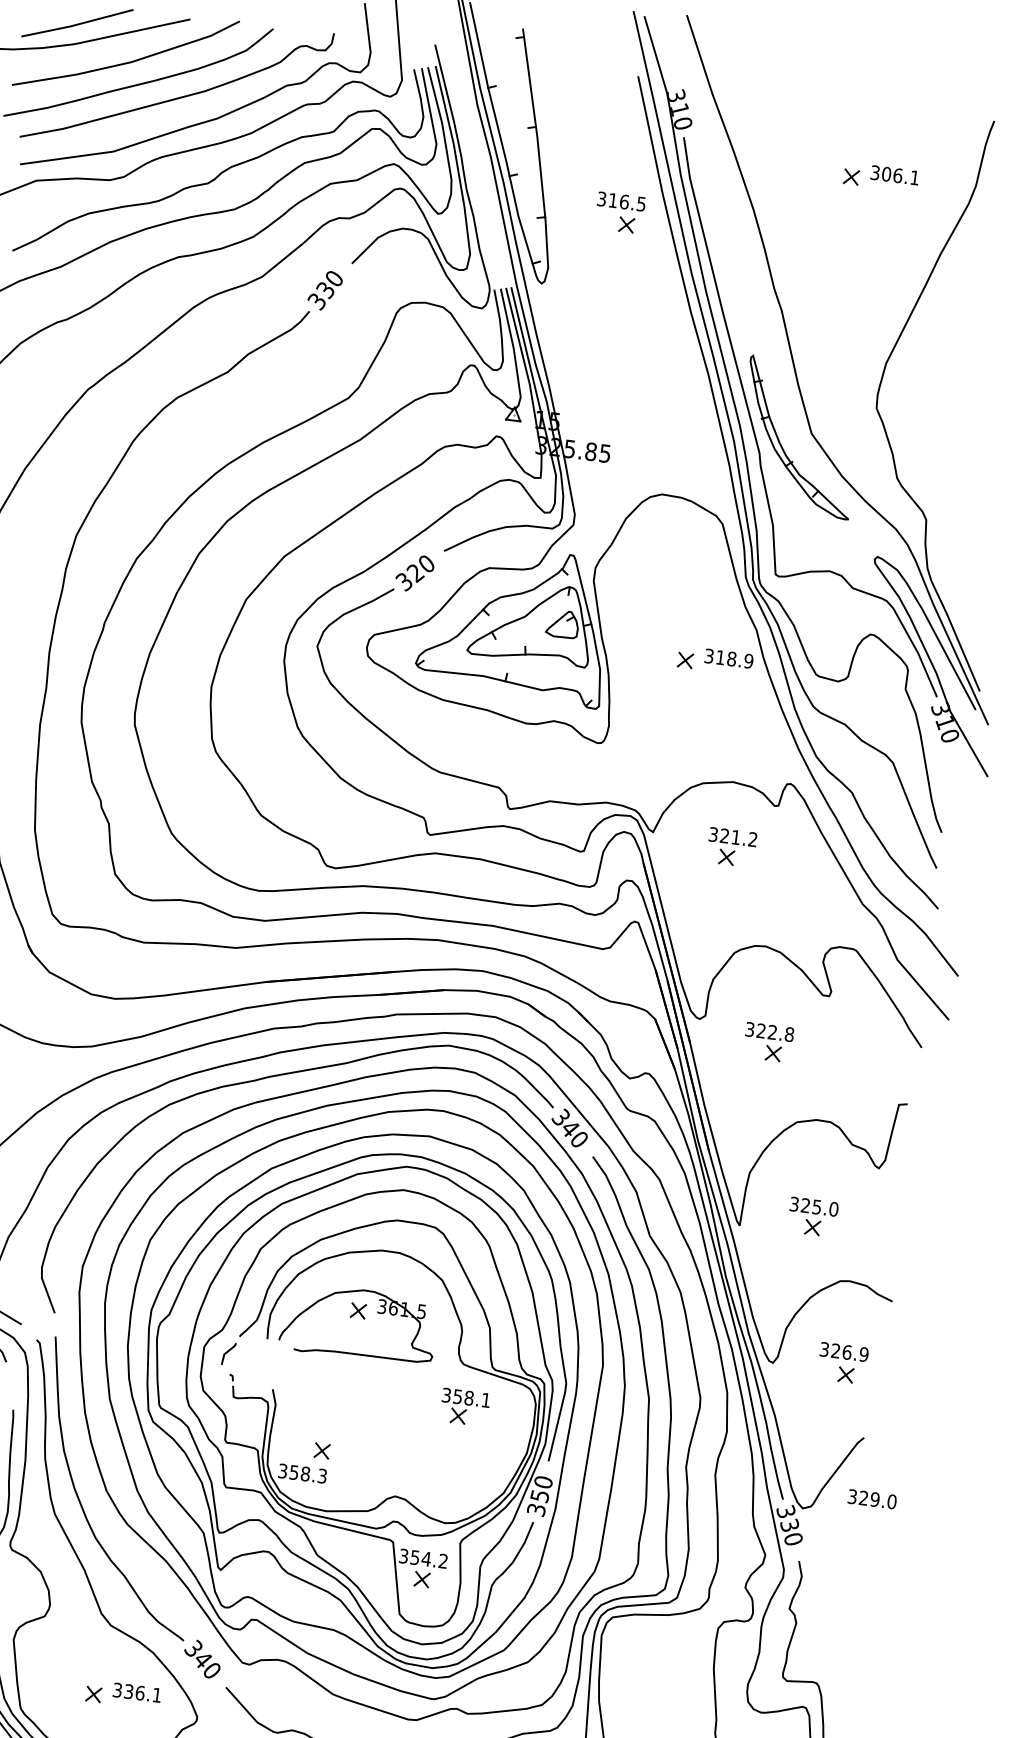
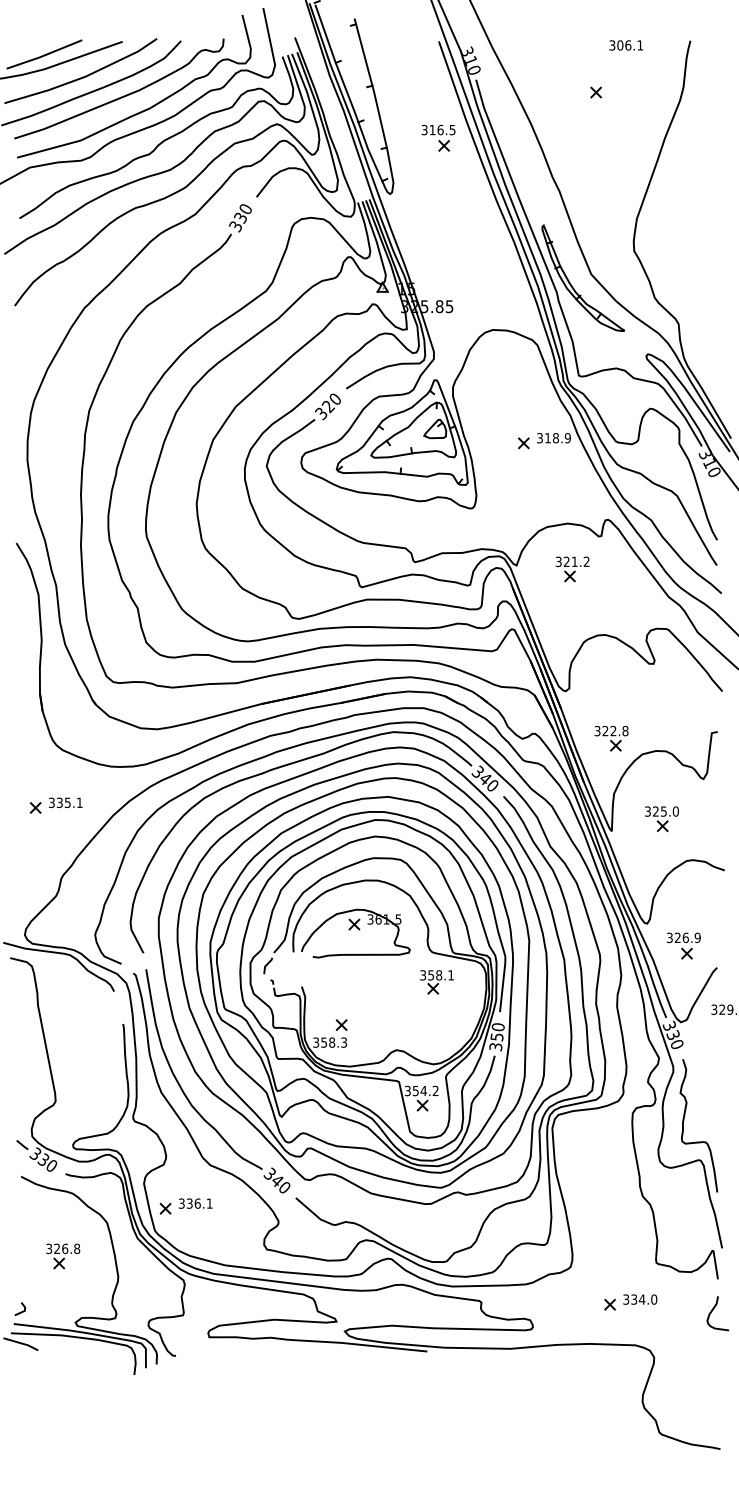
text: (893, 175) -> (625, 45), moved
part: (768, 1042) -> (611, 738), moved
part: (842, 1362) -> (683, 945), moved
part: (122, 1694) -> (185, 1206), moved

